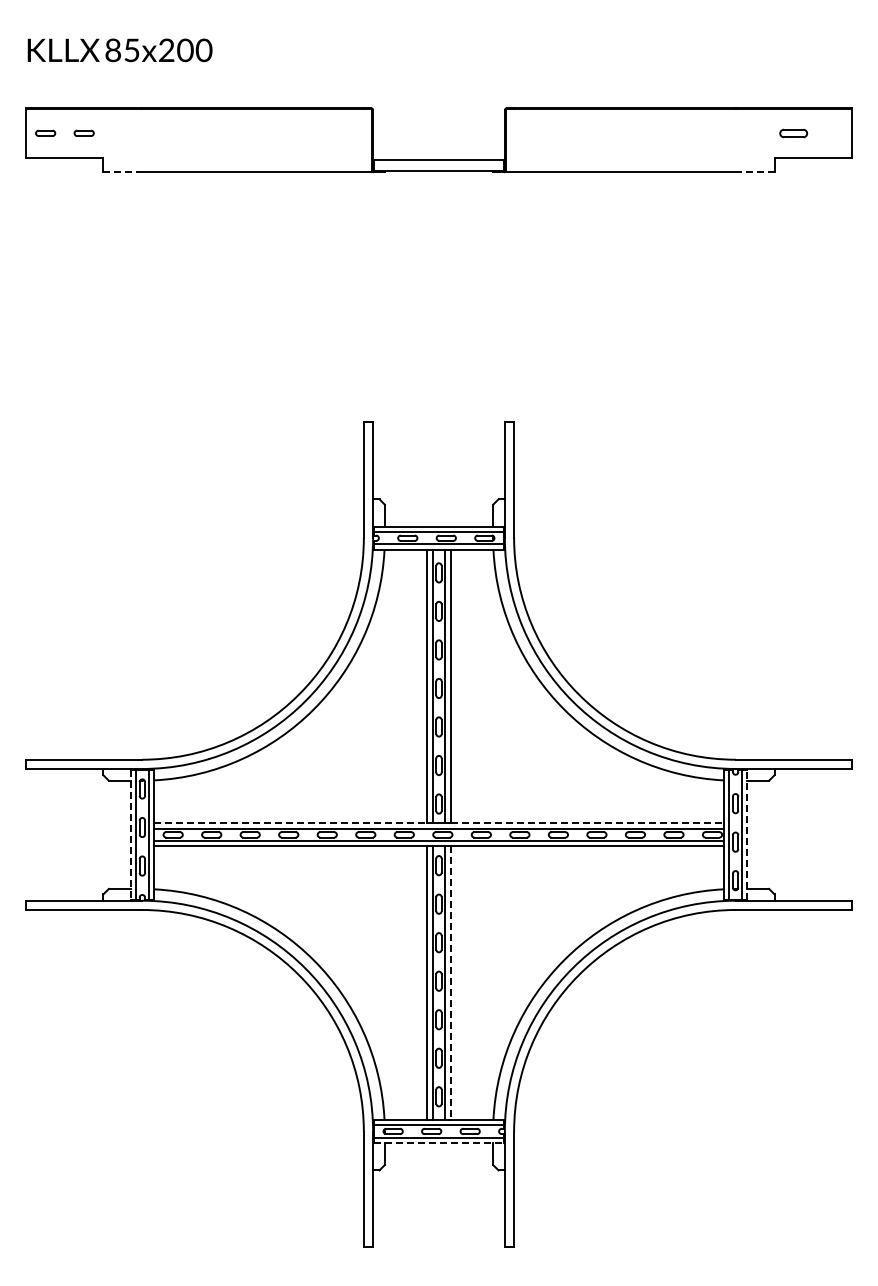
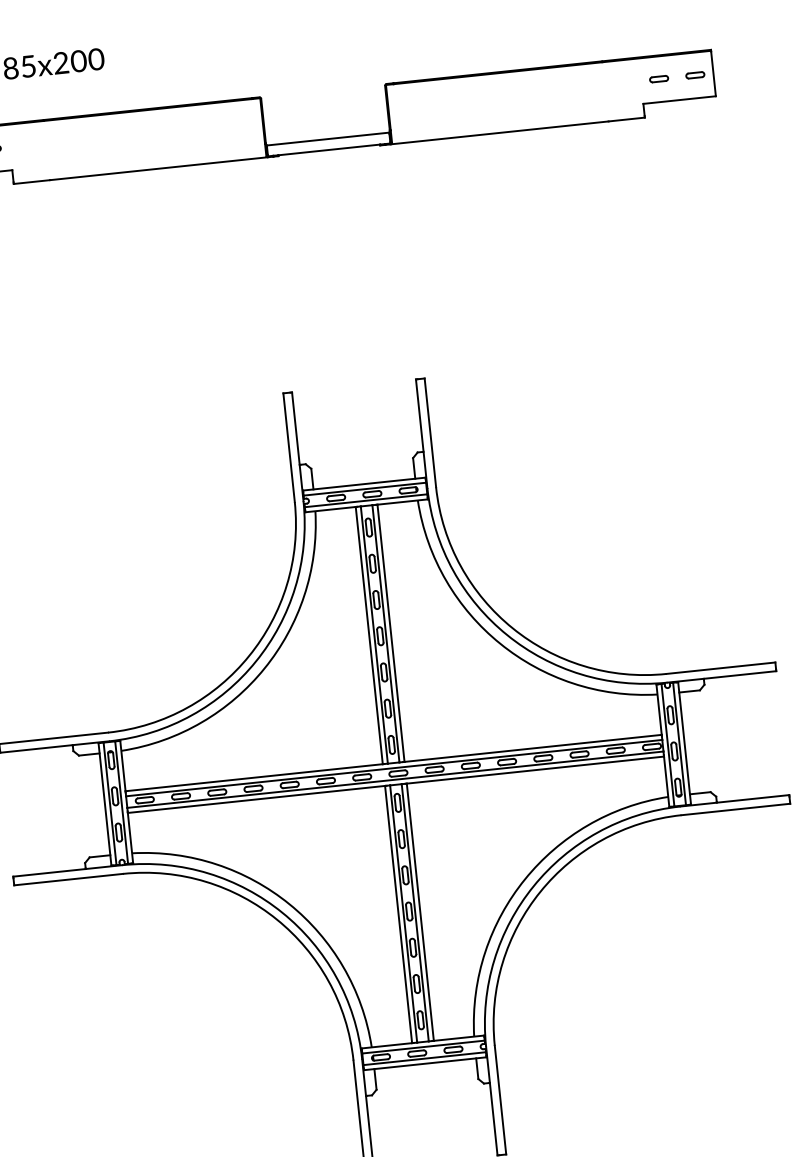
part: (793, 132) -> (658, 78), size x0.71
part: (831, 132) -> (694, 74), added
line: (123, 172) -> (32, 182), dashed -> solid
line: (754, 172) -> (626, 119), dashed -> solid
line: (290, 823) -> (254, 777), dashed -> solid
line: (587, 823) -> (533, 748), dashed -> solid
line: (747, 834) -> (684, 743), dashed -> solid
line: (130, 835) -> (104, 805), dashed -> solid
line: (450, 983) -> (420, 912), dashed -> solid
line: (439, 1143) -> (425, 1064), dashed -> solid

